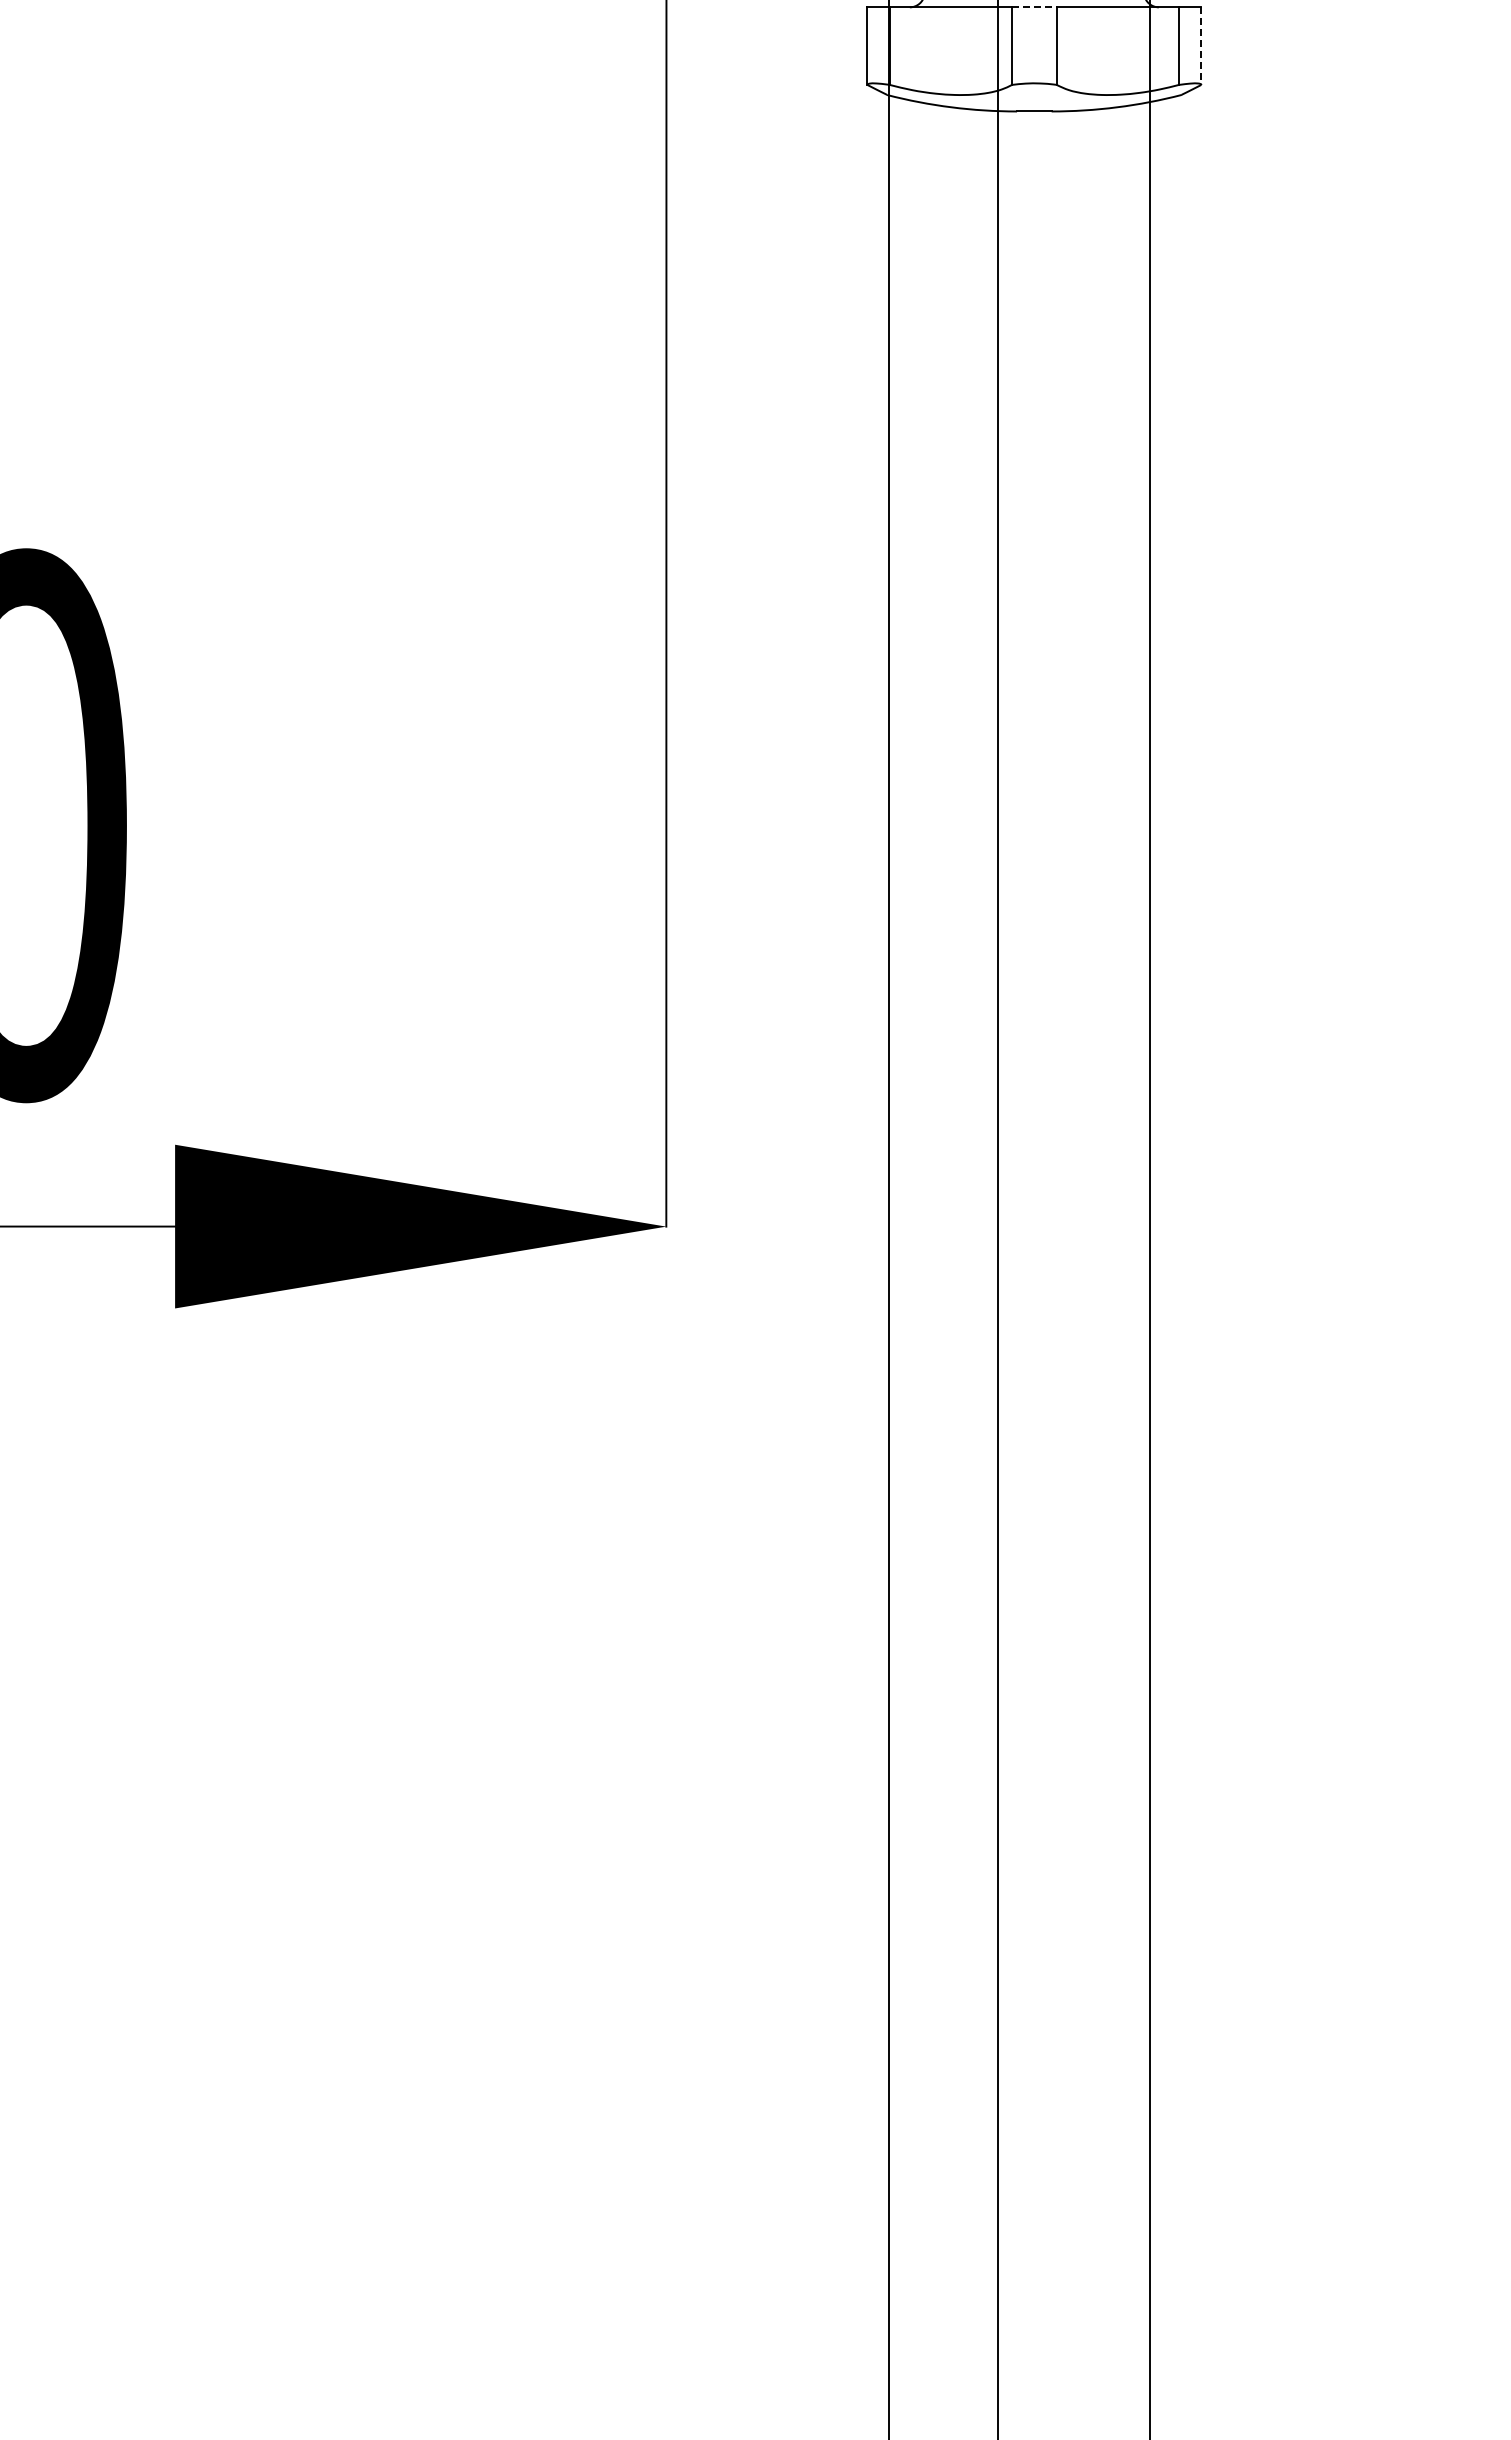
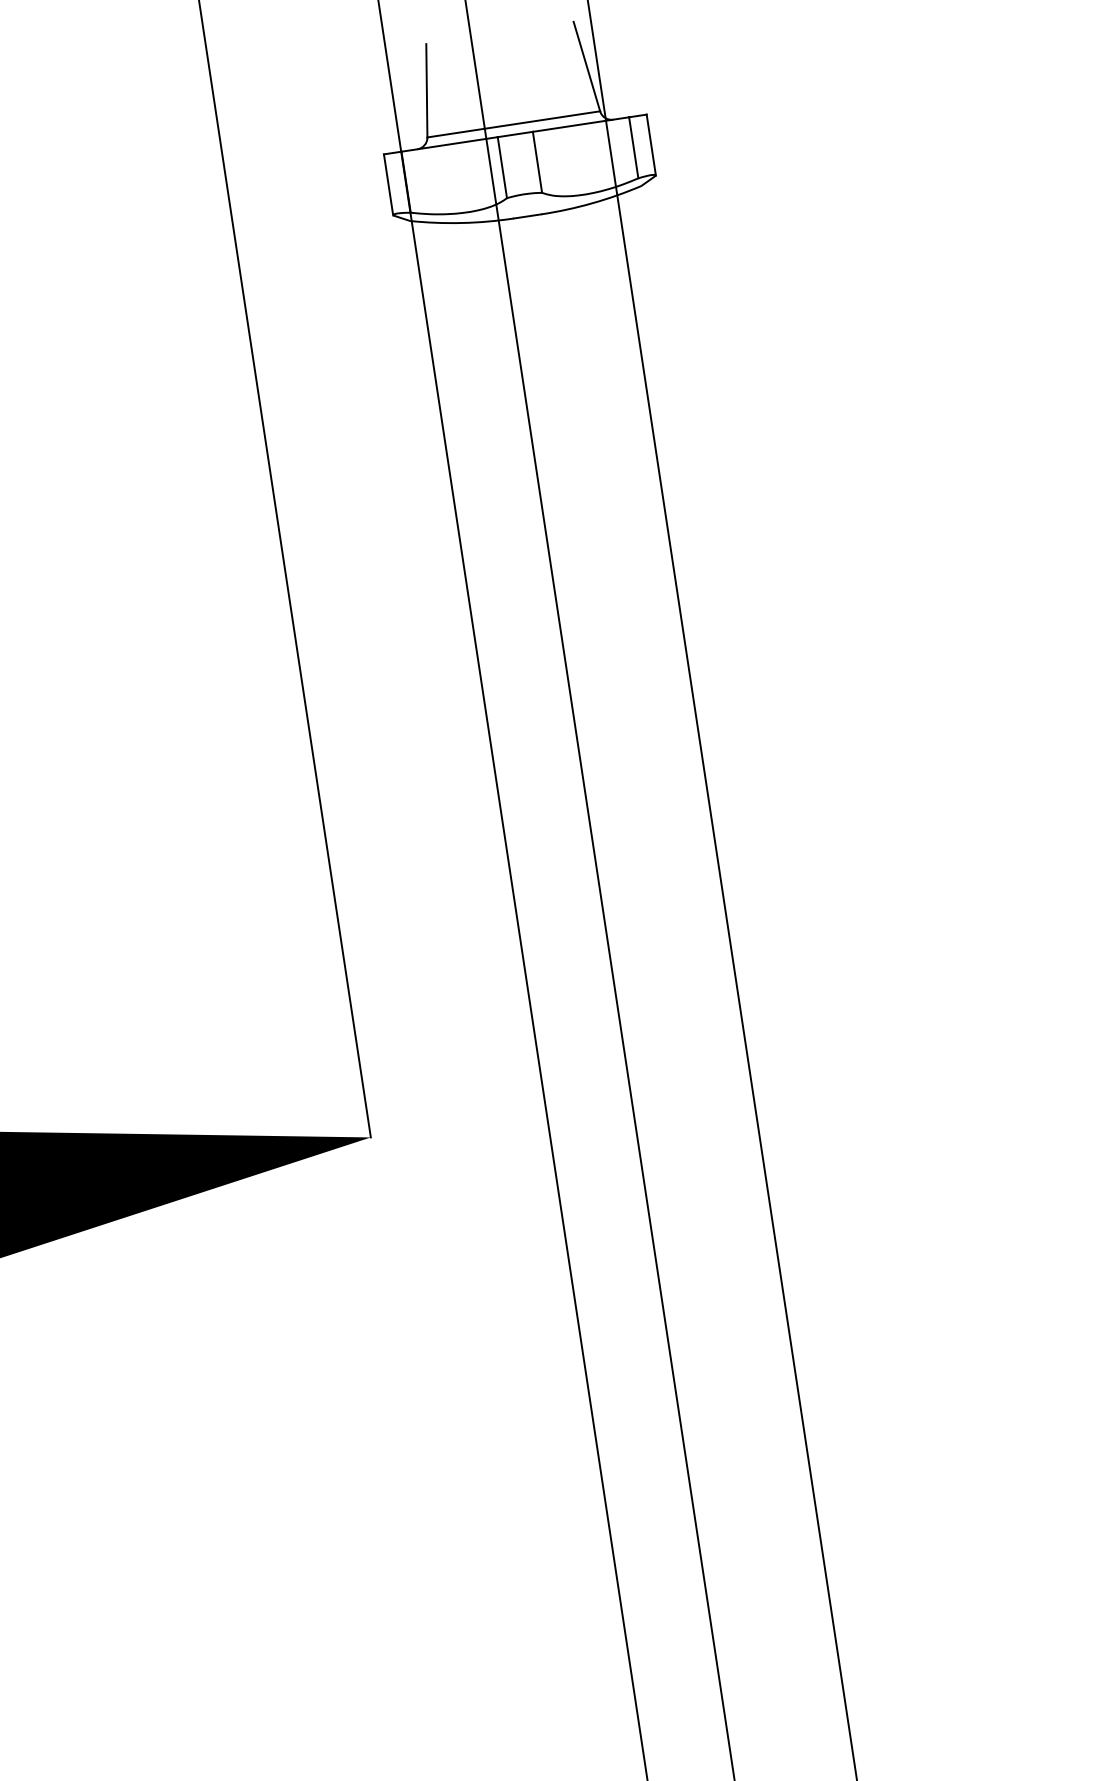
line: (1034, 7) -> (515, 134), dashed -> solid
line: (1201, 46) -> (651, 145), dashed -> solid

